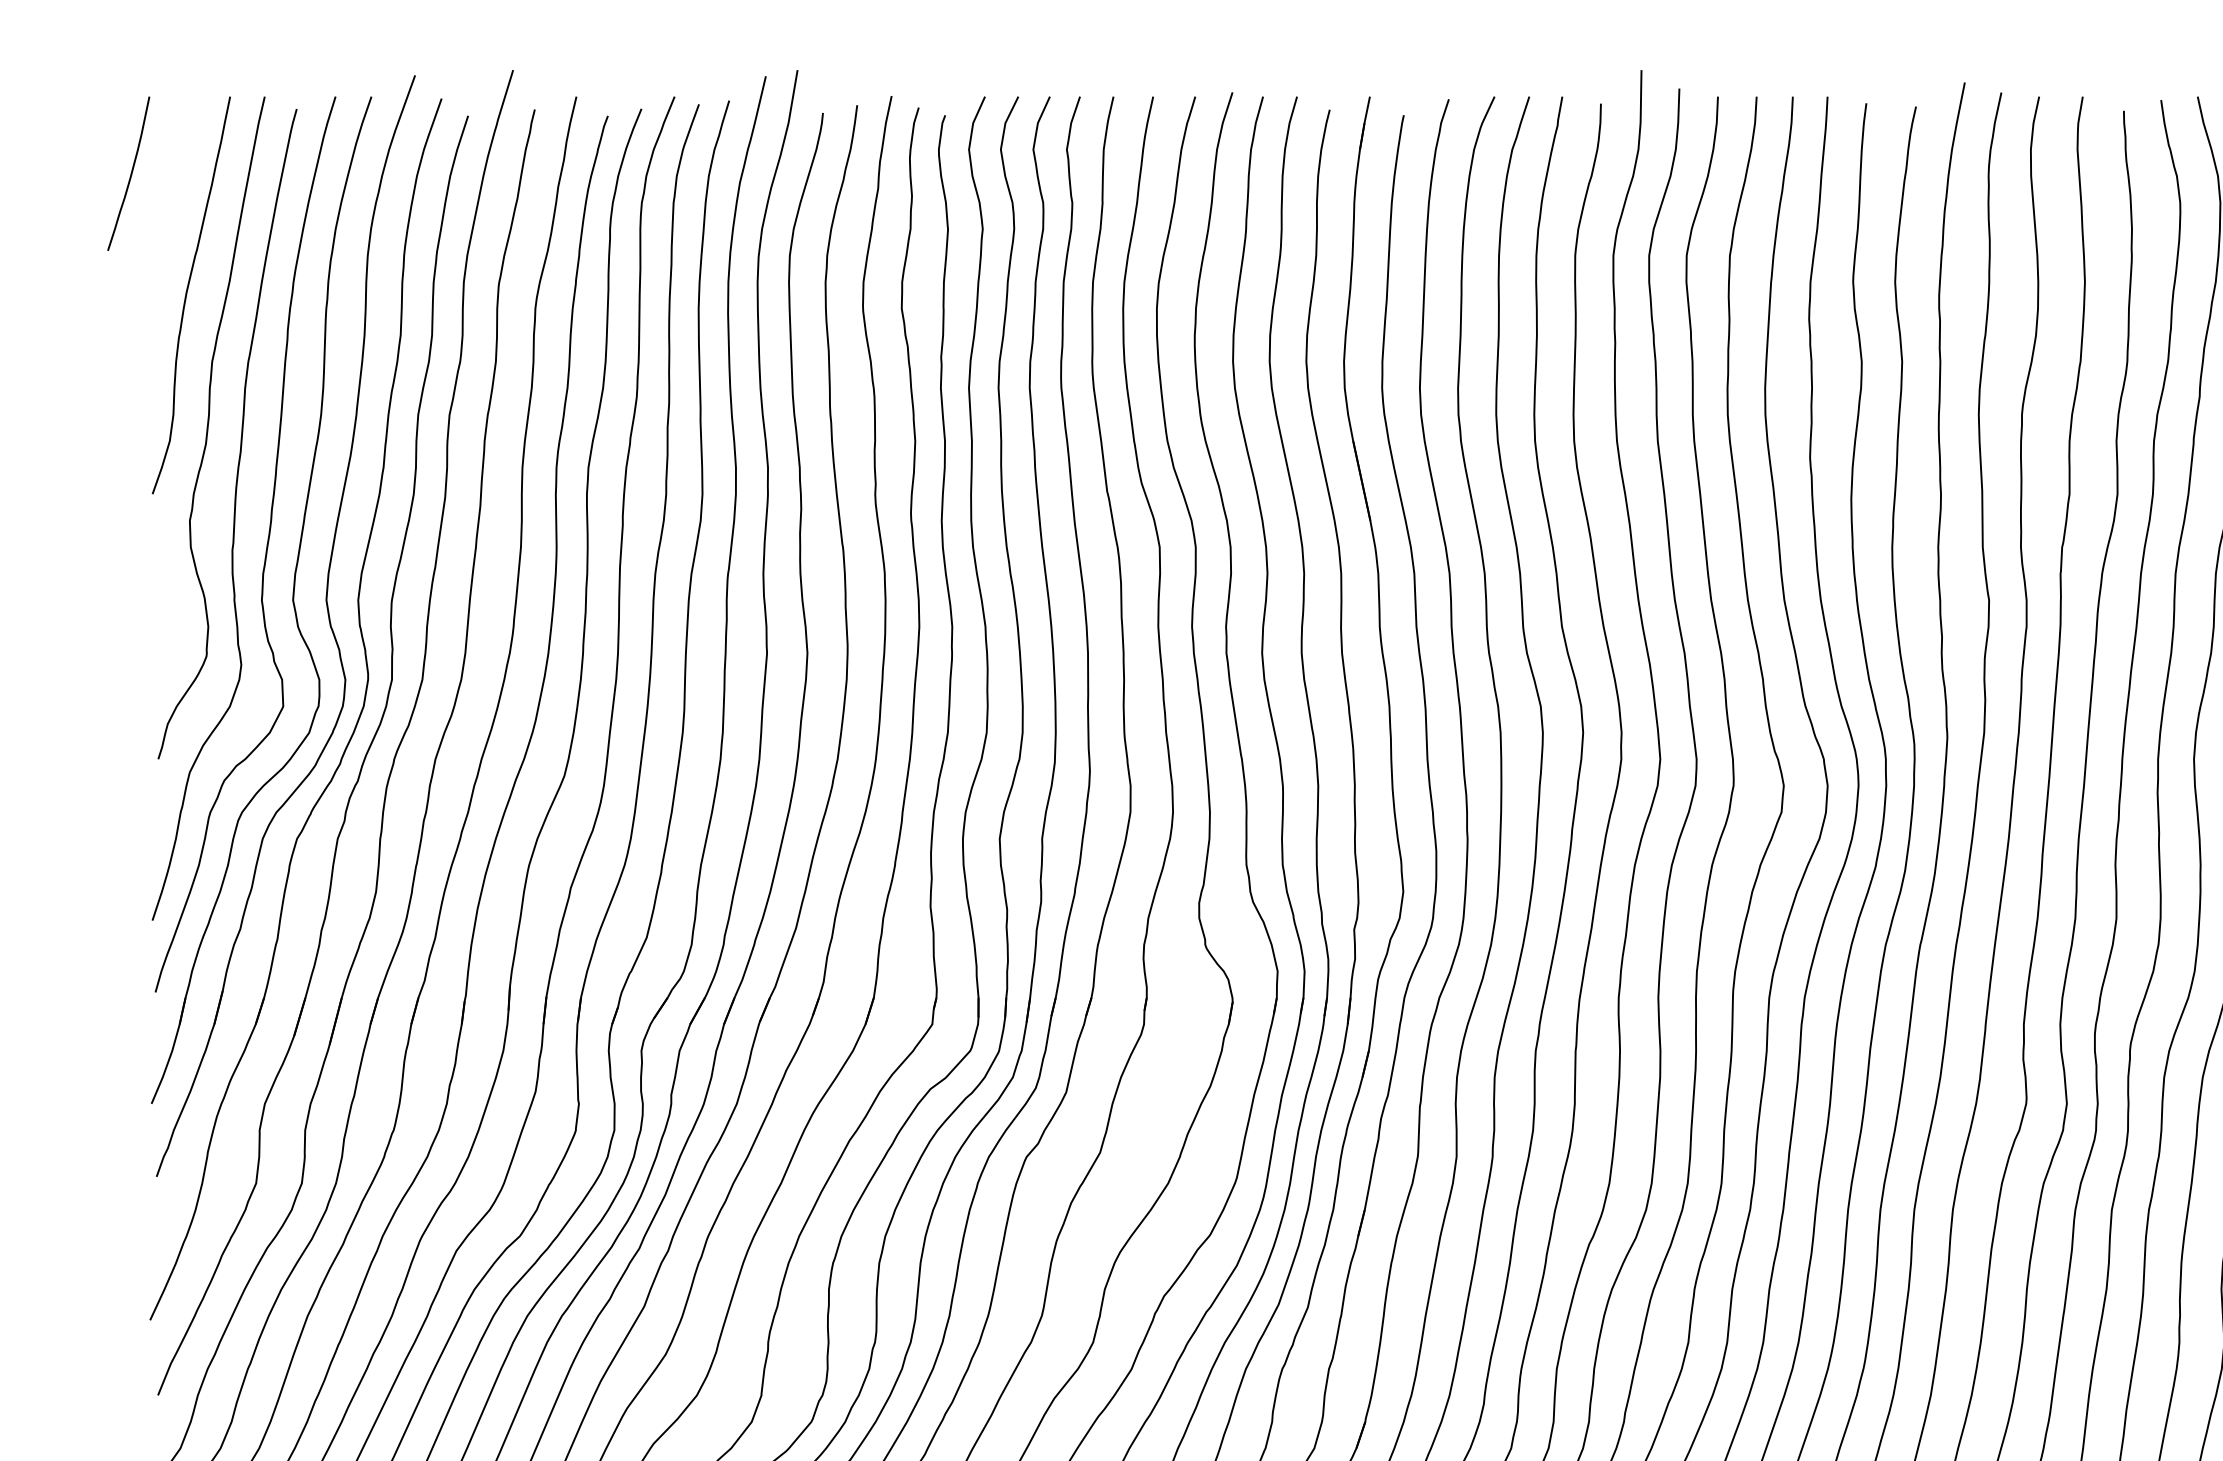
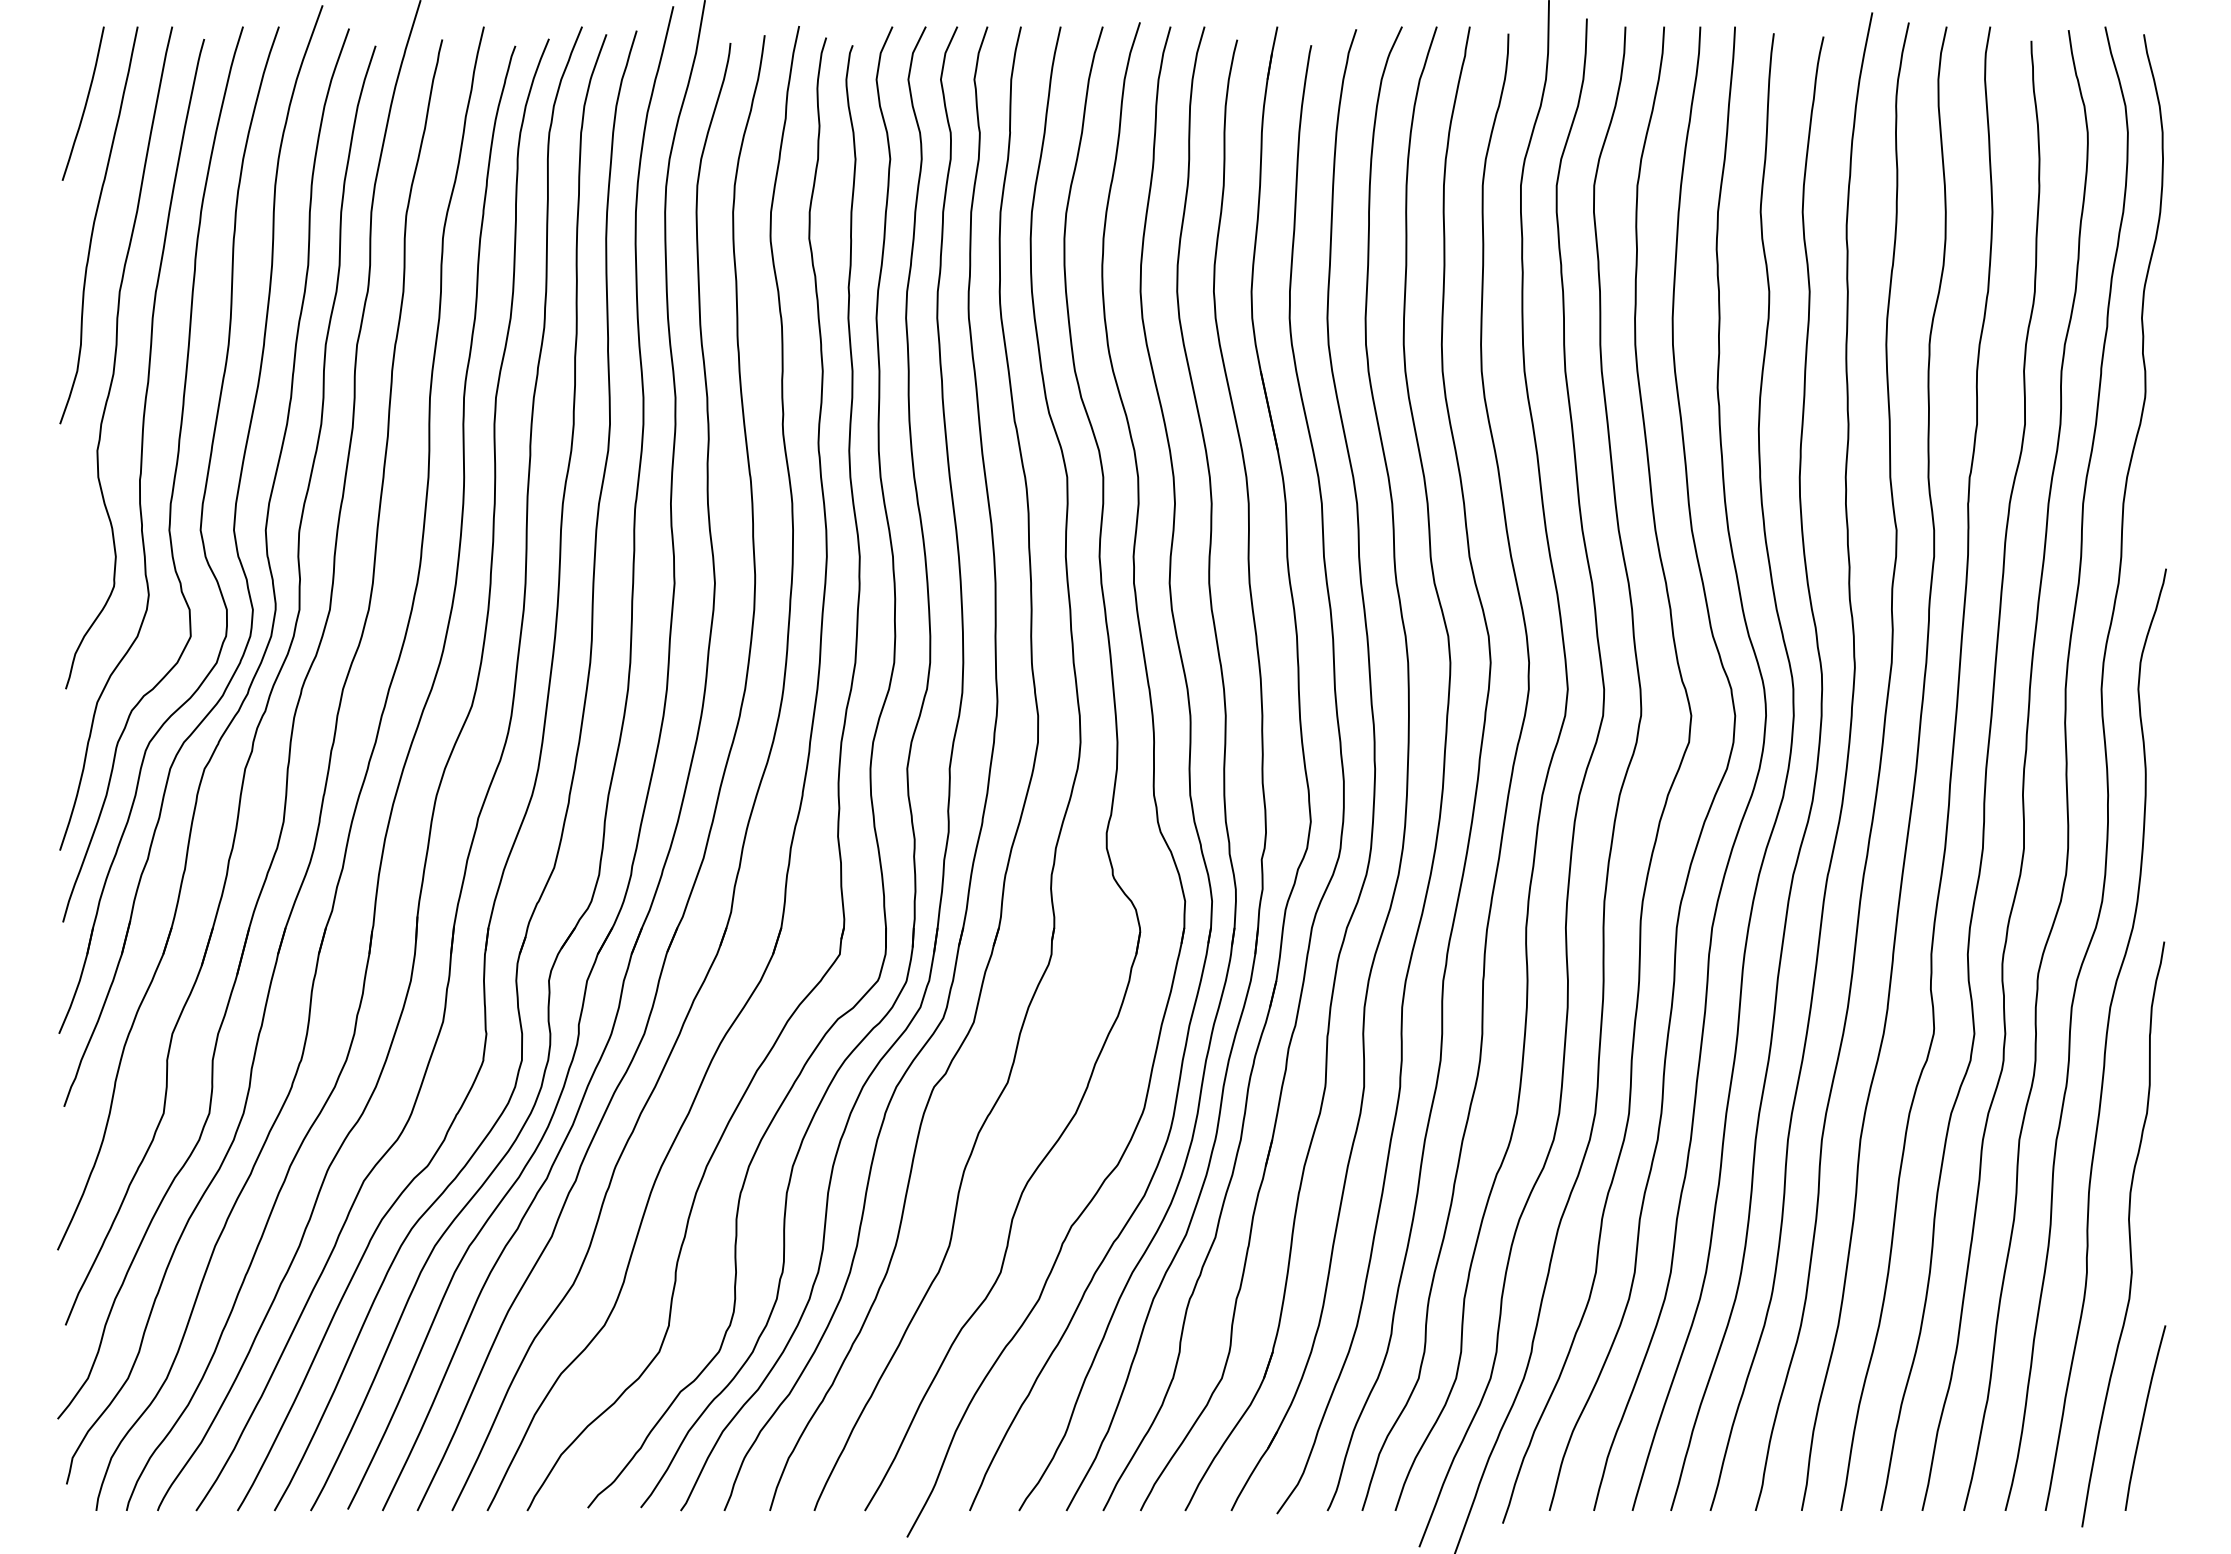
curve: (129, 175) -> (84, 105), moved

